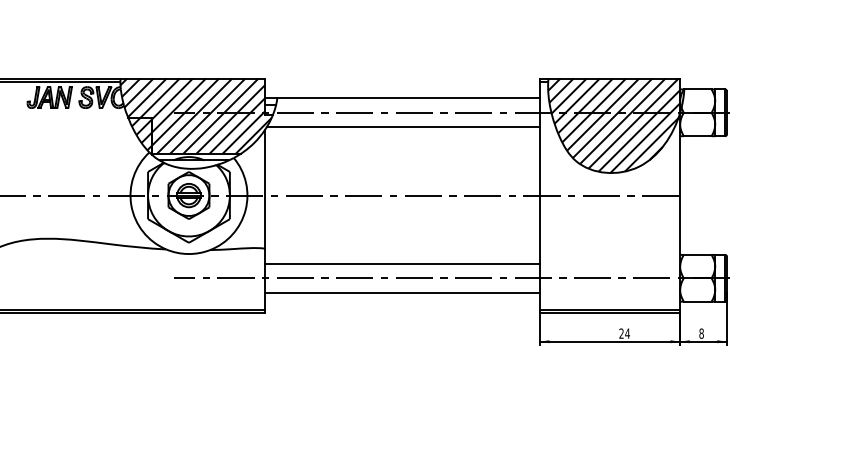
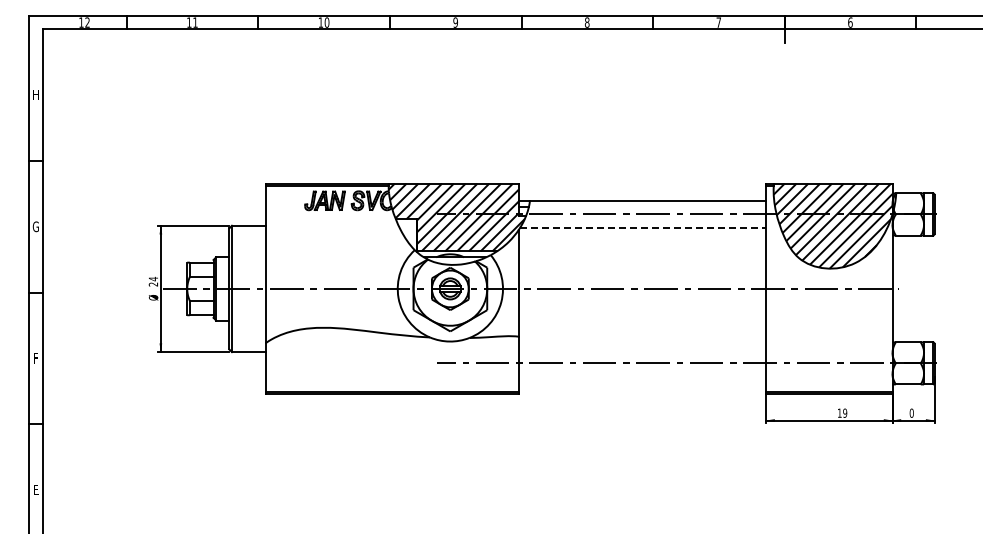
line: (403, 127) -> (643, 227), solid -> dashed
hatch: (142, 133) -> (408, 233), removed
line: (402, 263) -> (642, 350), removed
line: (402, 292) -> (642, 376), removed
text: (624, 332) -> (842, 412), 24 -> 19
text: (701, 333) -> (911, 413), 8 -> 0

